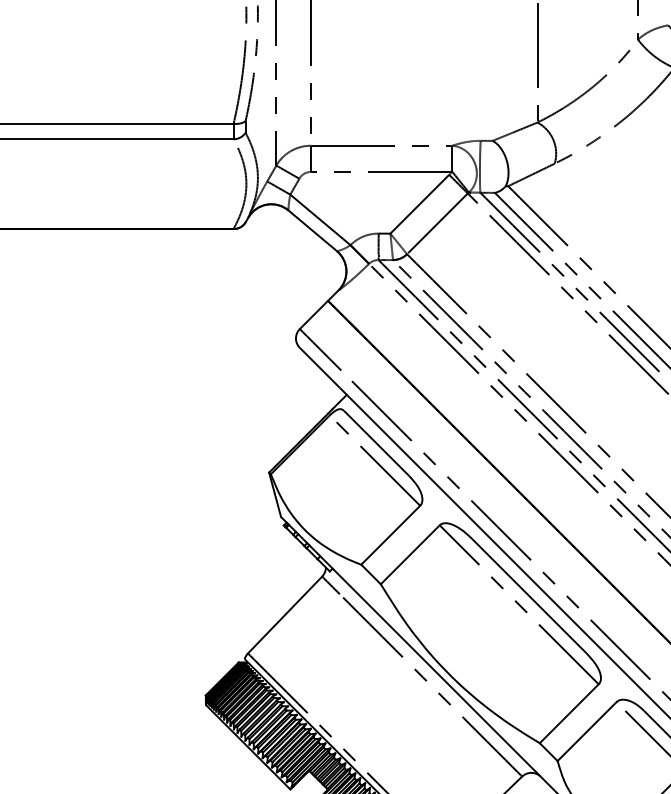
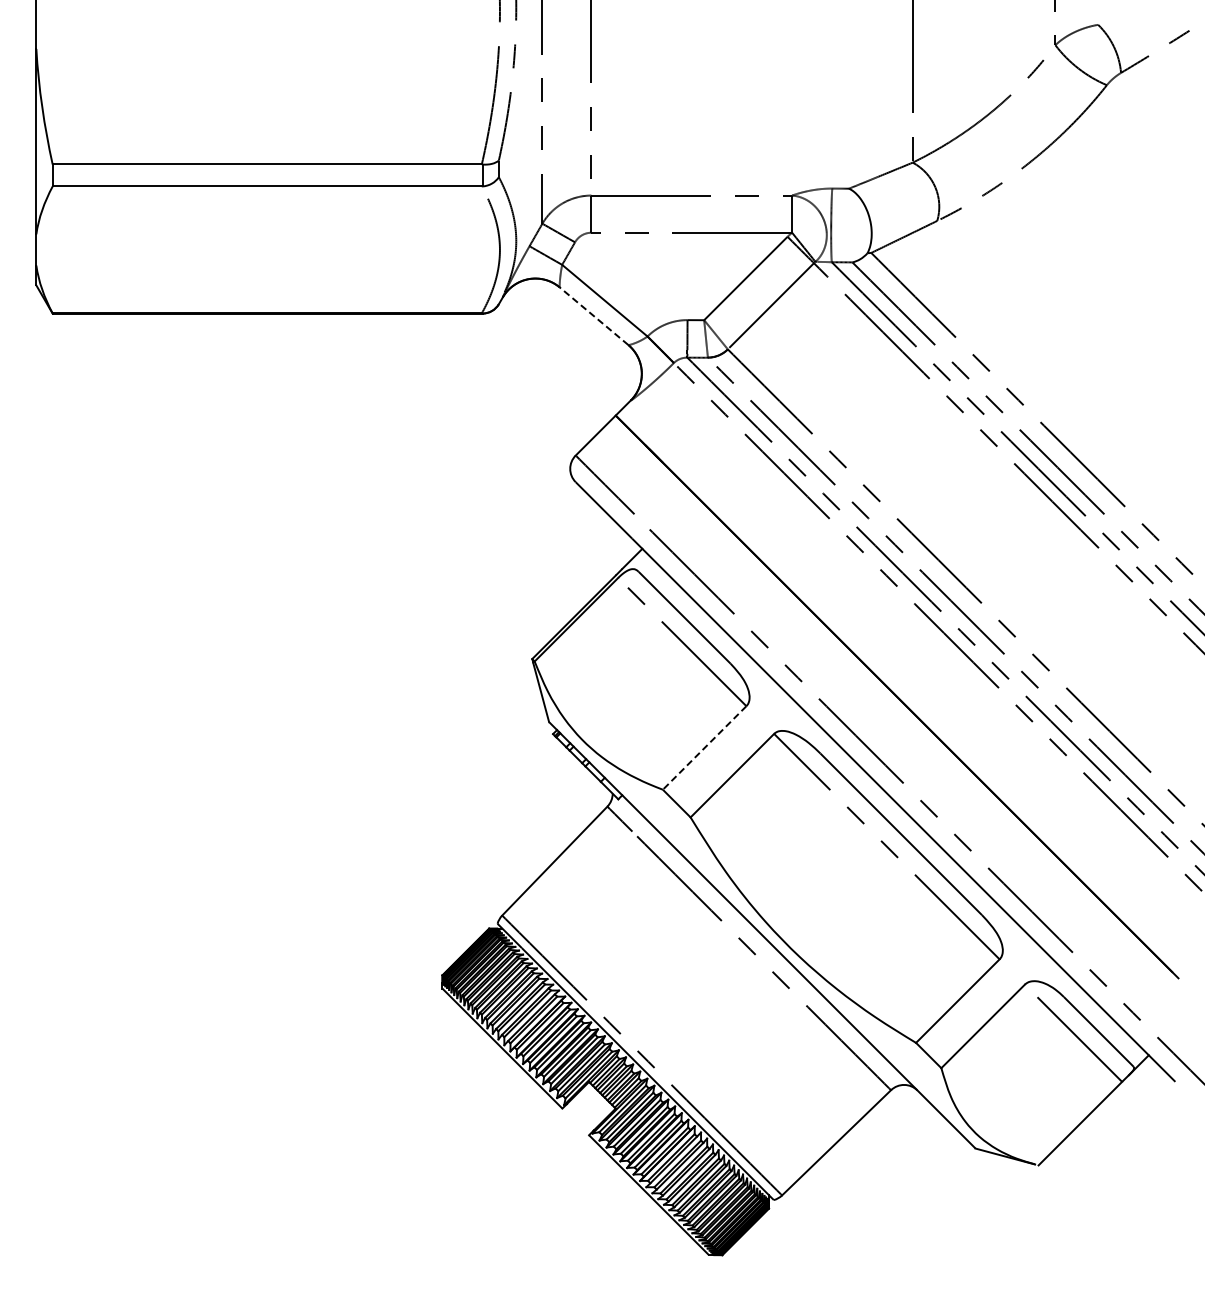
line: (313, 231) -> (594, 316), solid -> dashed
line: (390, 535) -> (704, 748), solid -> dashed

